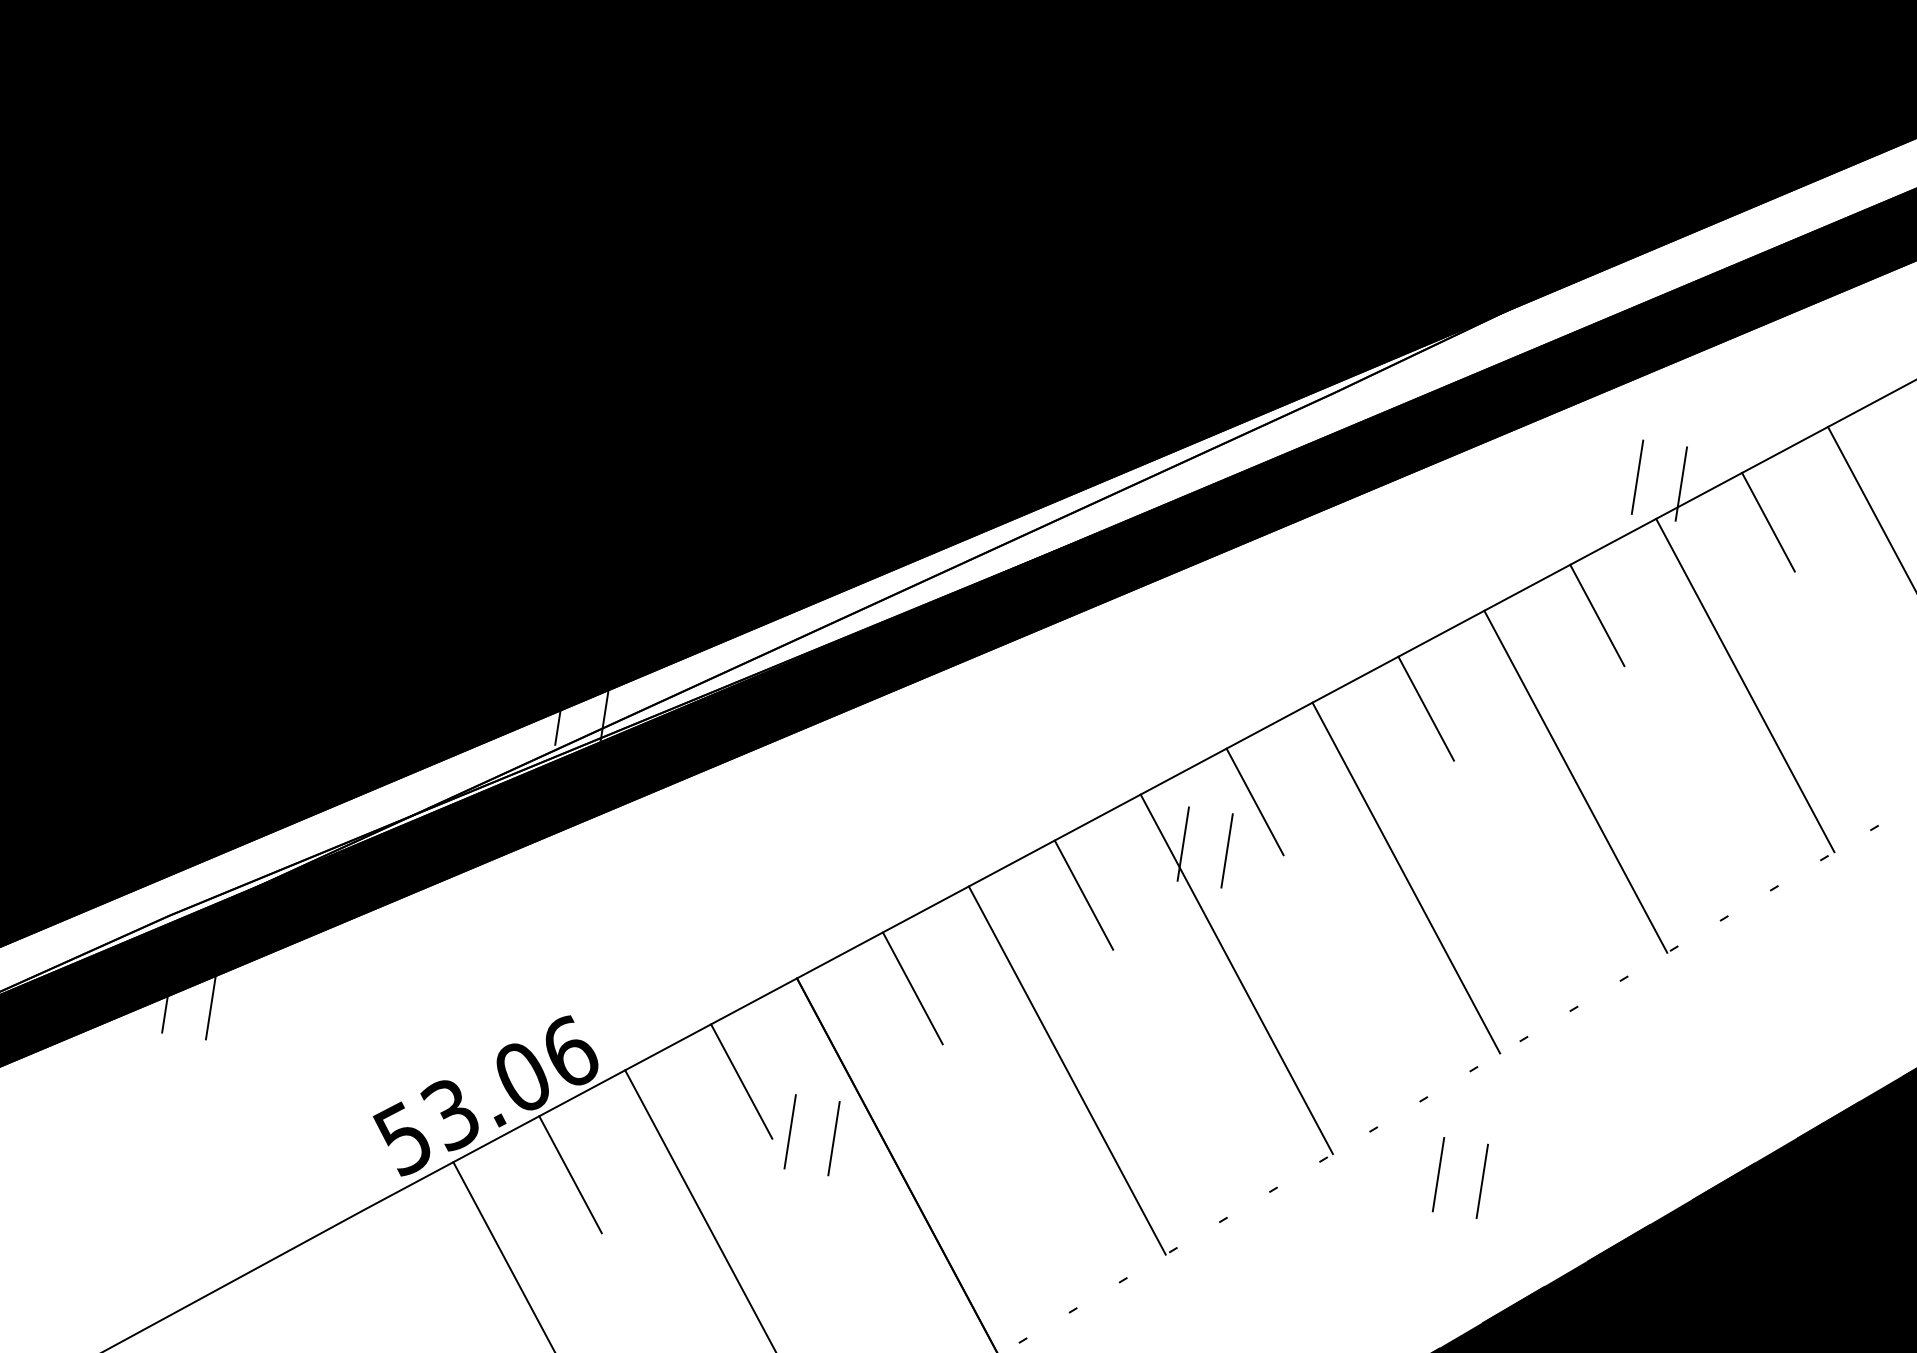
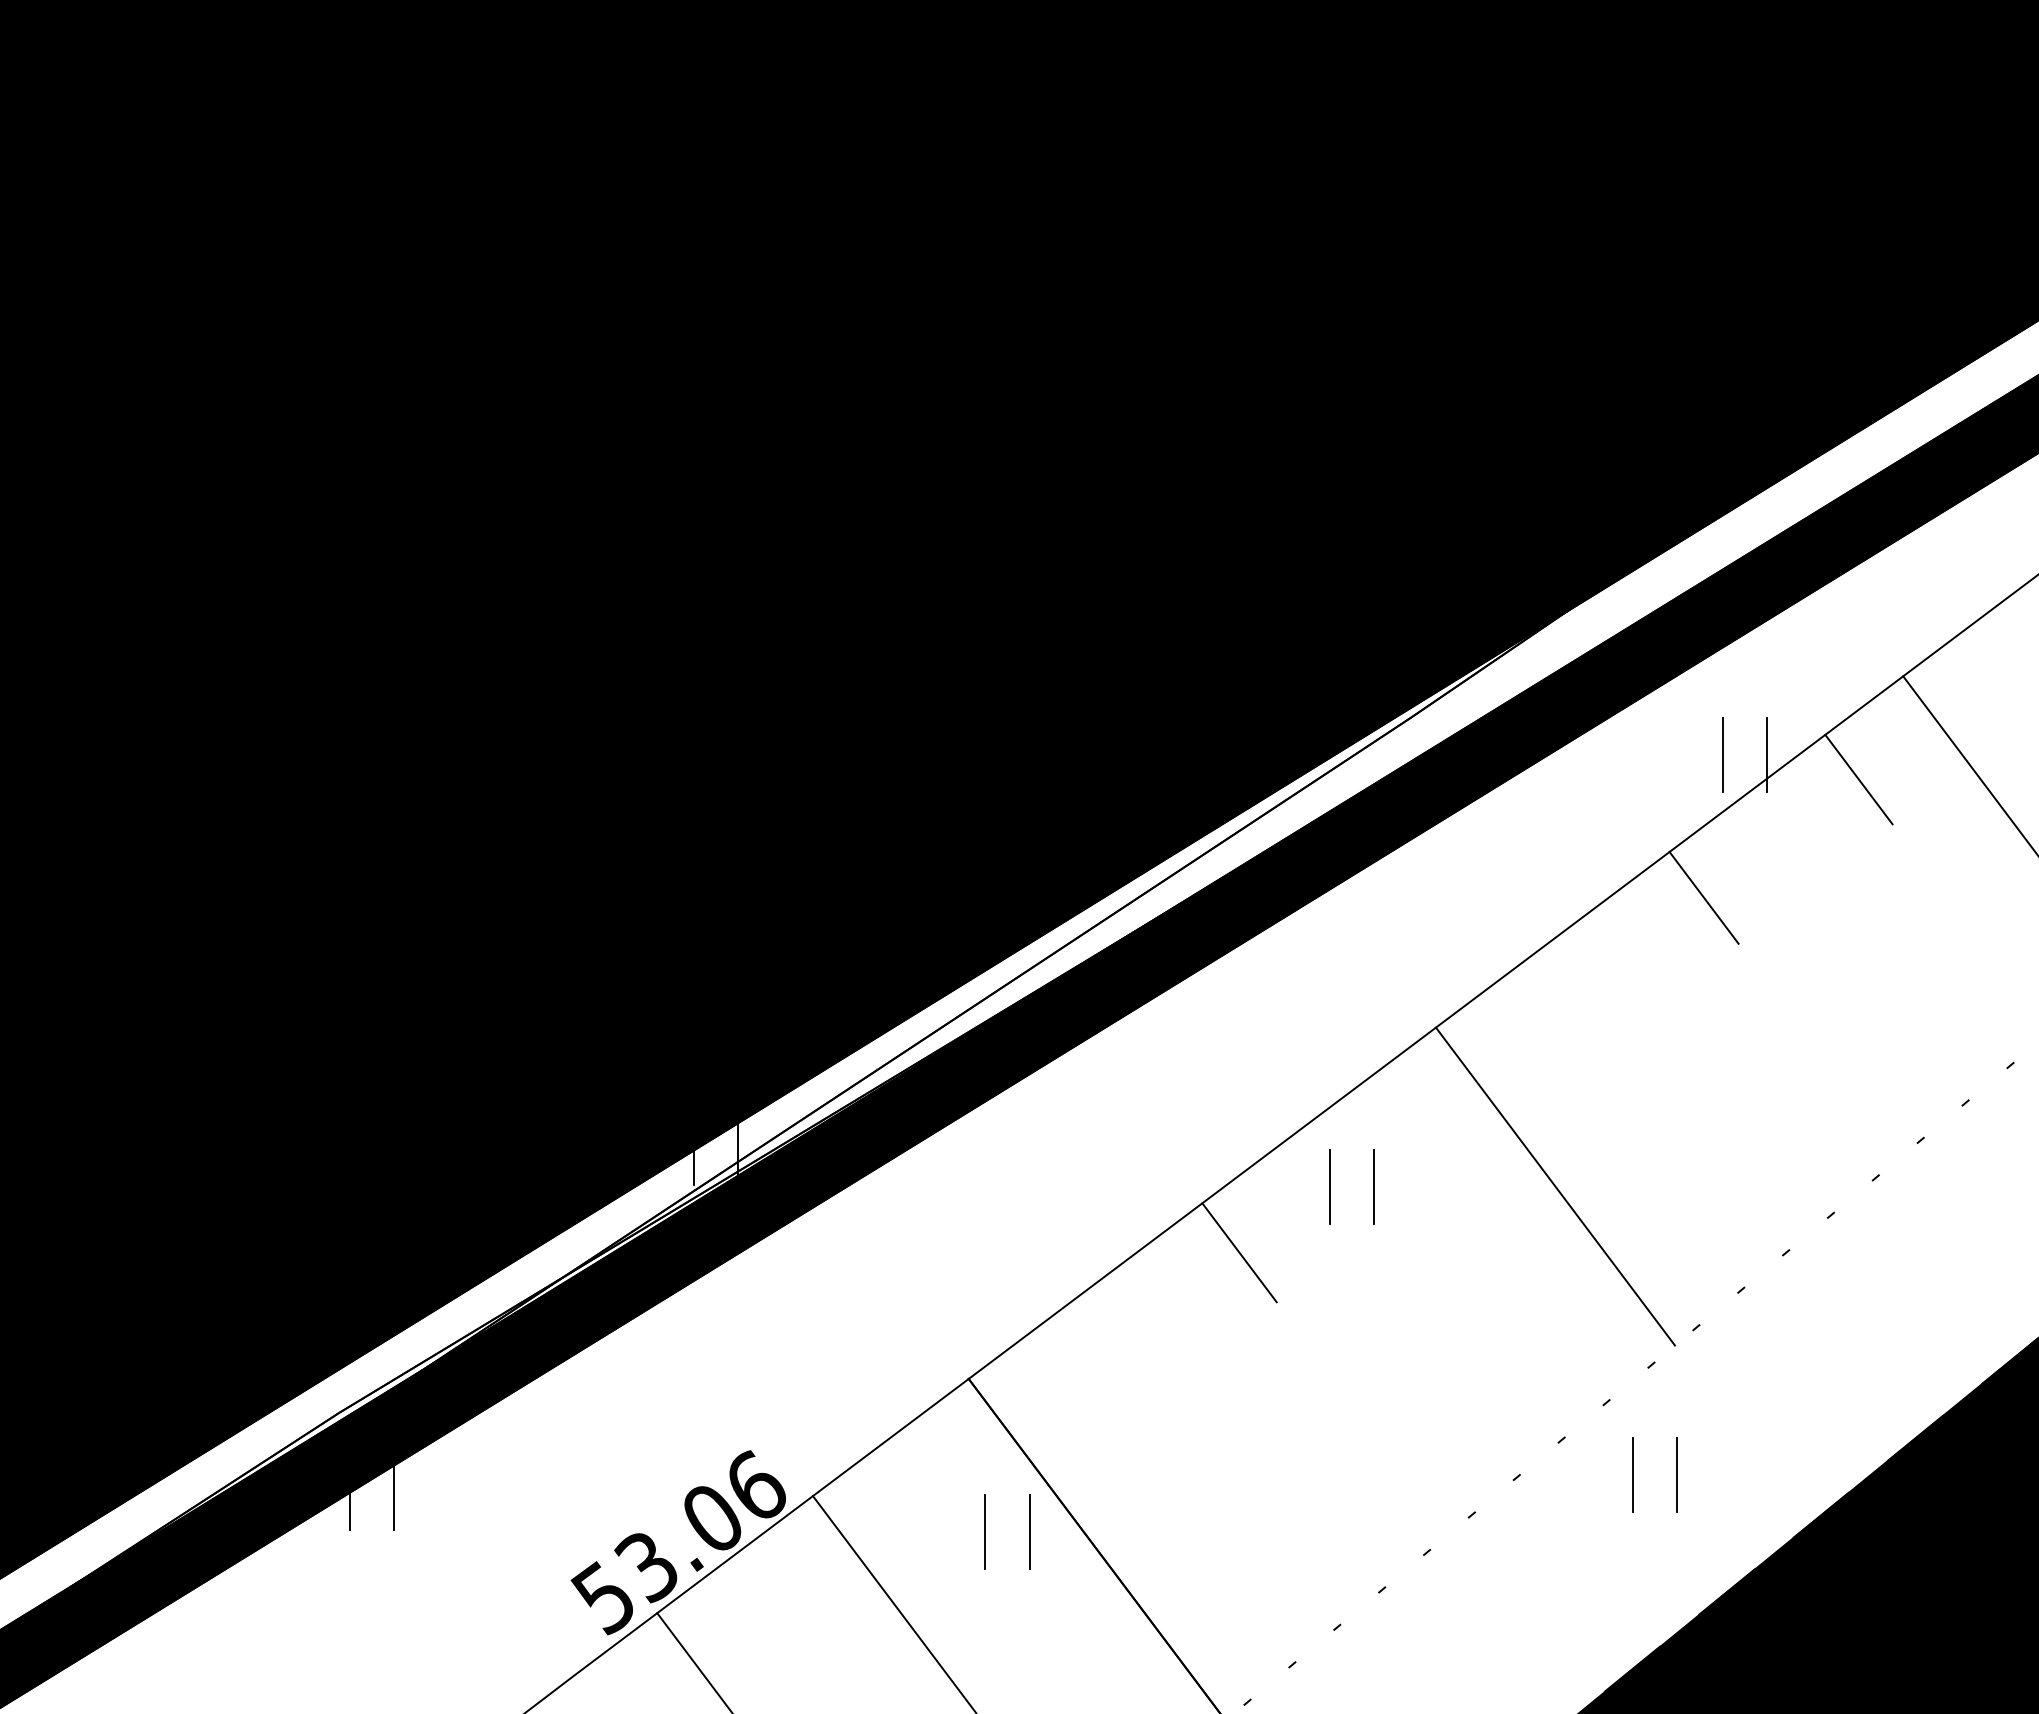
line: (1744, 685) -> (1860, 944), removed
line: (1425, 708) -> (1548, 1016), removed
line: (1575, 781) -> (1707, 1065), removed
line: (1255, 801) -> (1394, 1134), removed
line: (1236, 974) -> (1402, 1307), removed
line: (912, 987) -> (1084, 1370), removed
line: (1066, 1070) -> (1249, 1428), removed
line: (741, 1081) -> (929, 1489), removed
line: (570, 1174) -> (774, 1607), removed

